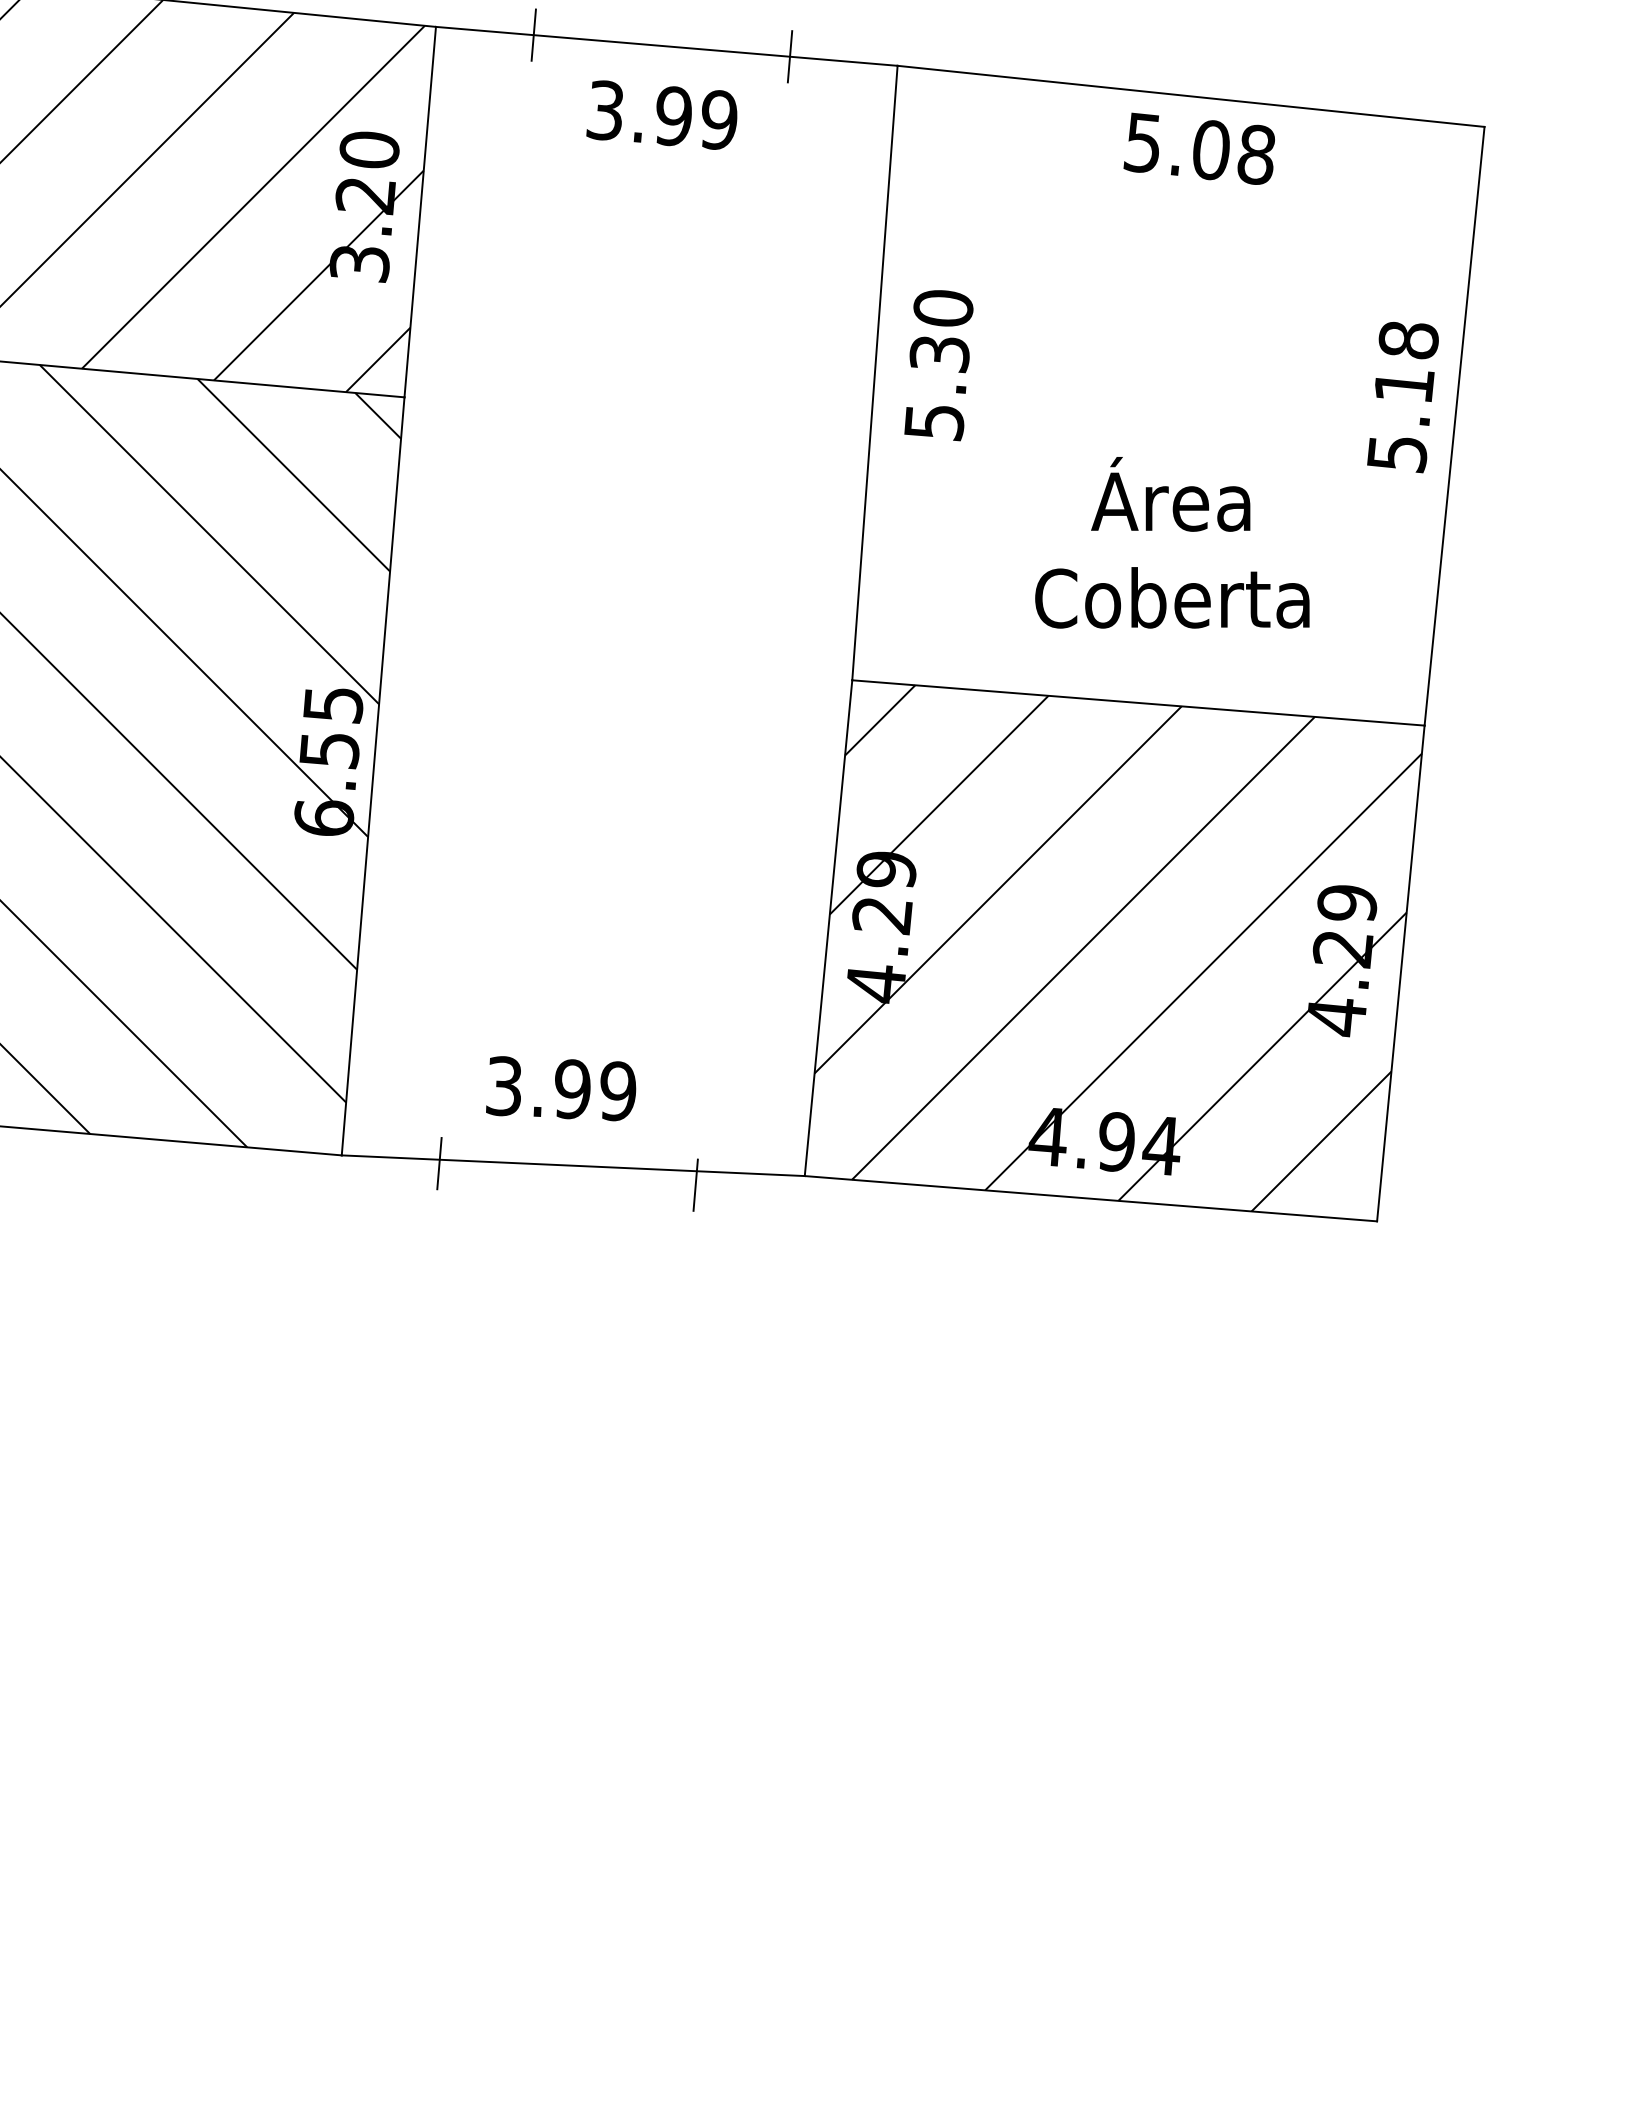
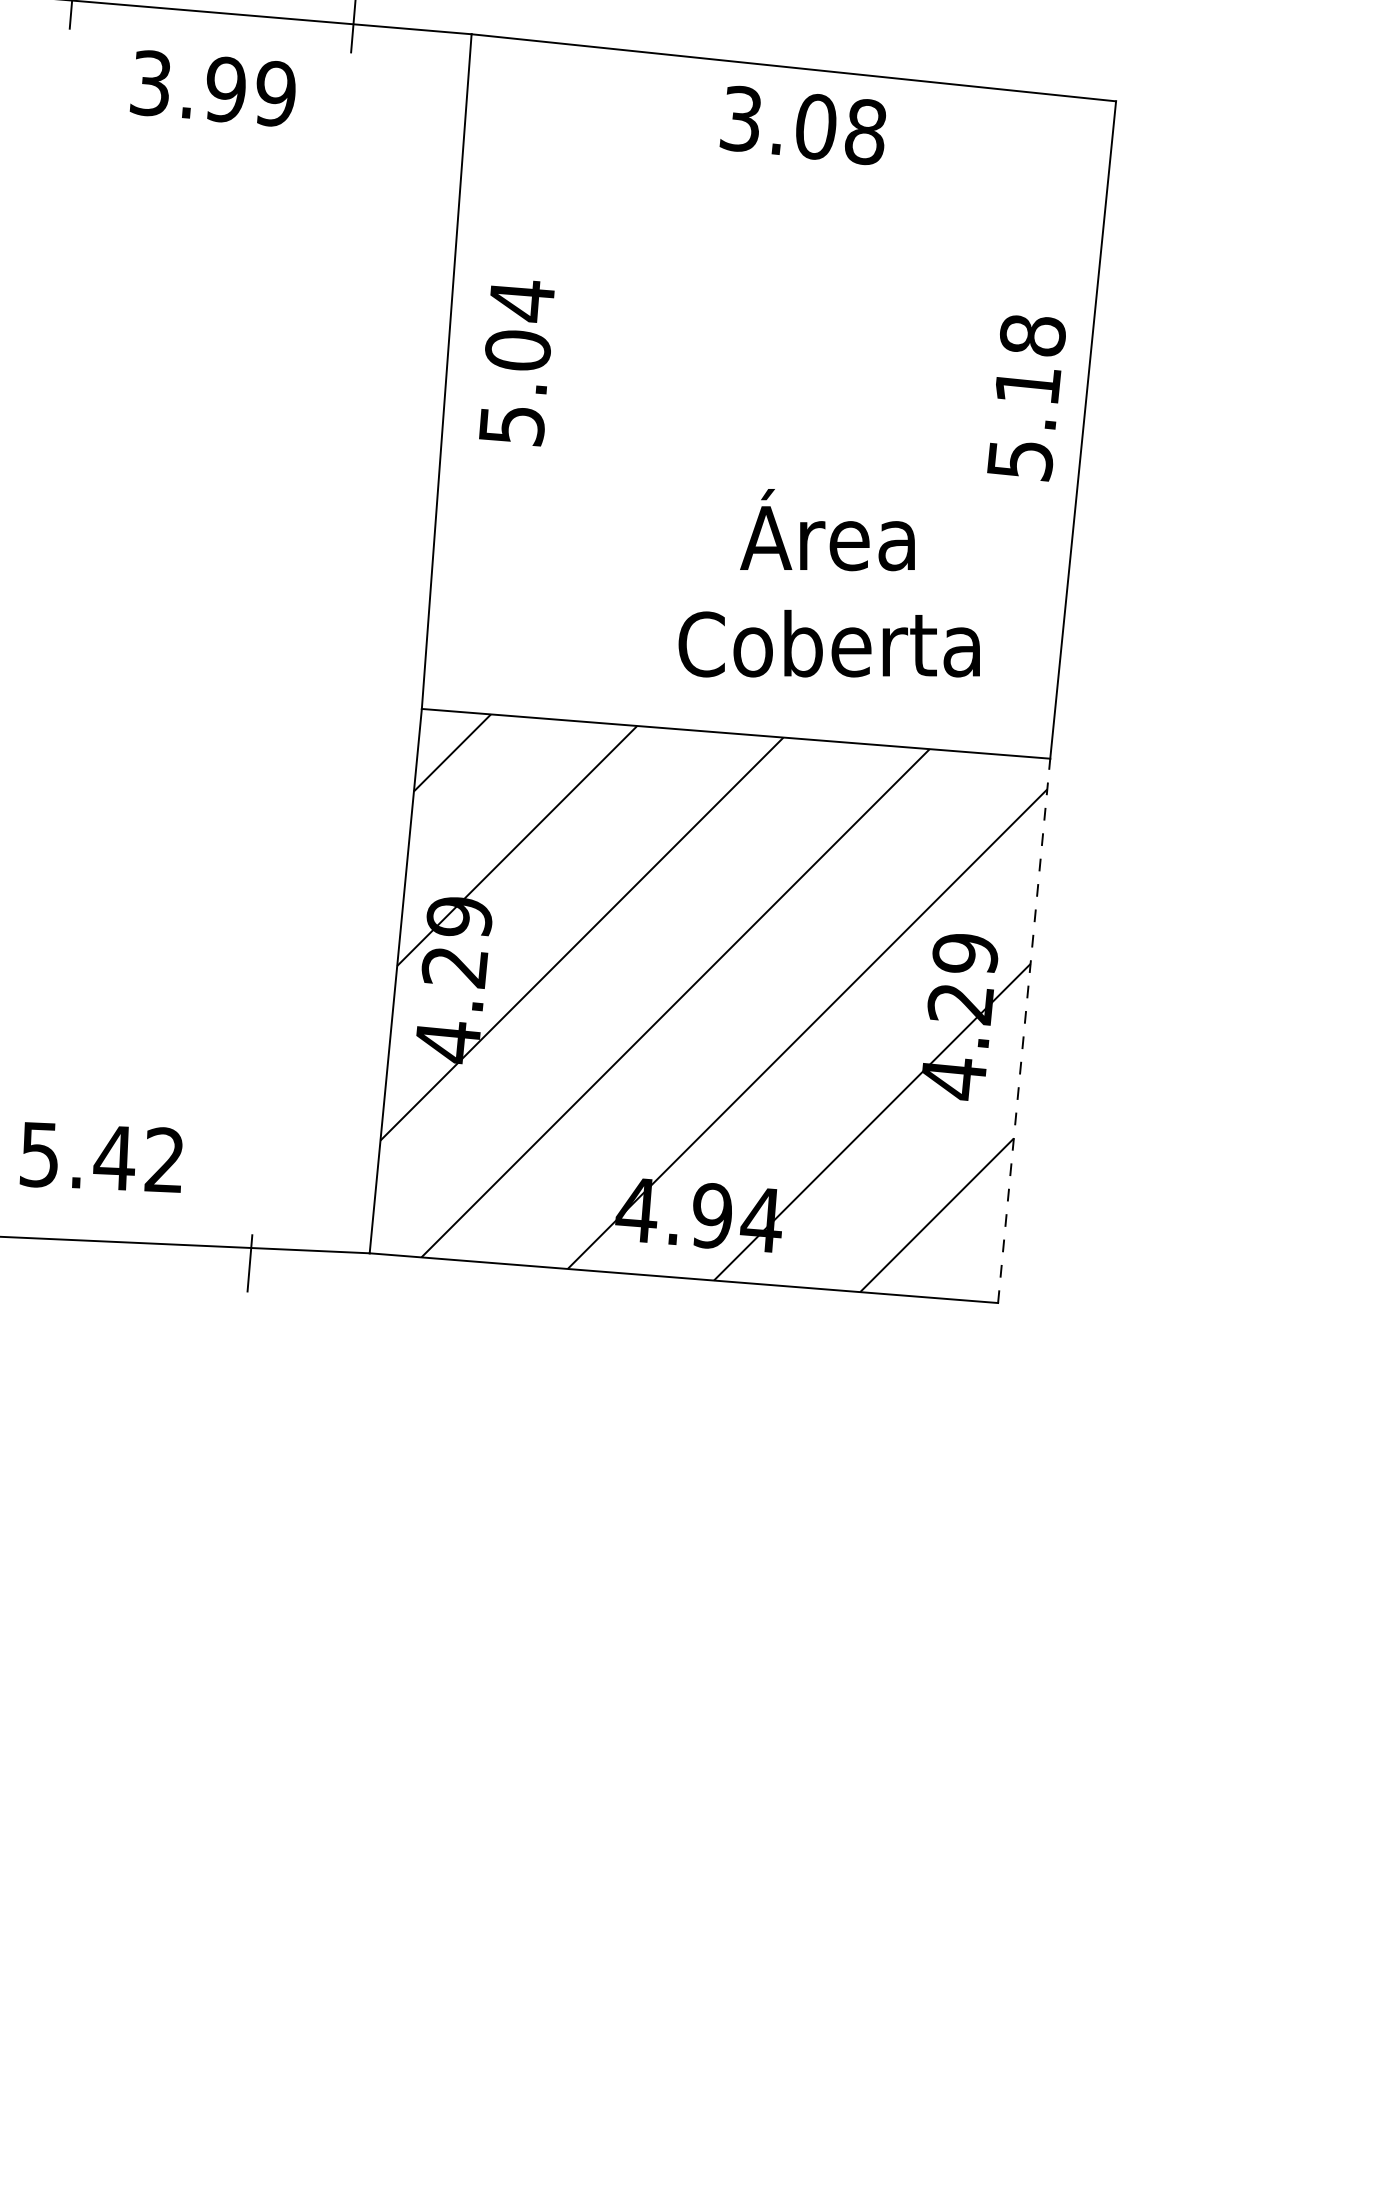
text: (1141, 142) -> (739, 118), 5.08 -> 3.08
text: (941, 331) -> (519, 325), 5.30 -> 5.04
text: (1172, 542) -> (829, 582), moved
line: (1400, 972) -> (1023, 1029), solid -> dashed
text: (561, 1088) -> (102, 1157), 3.99 -> 5.42

